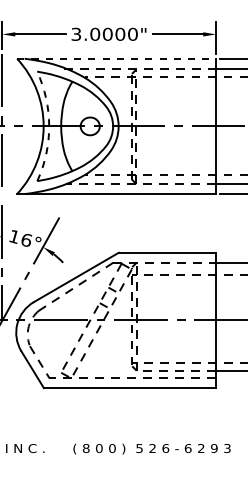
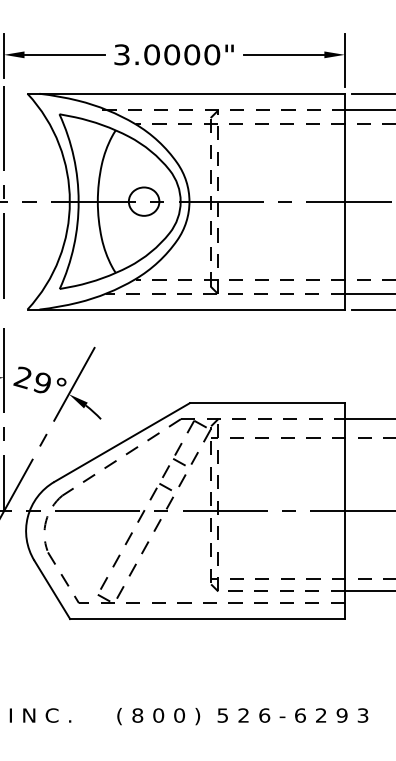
line: (117, 58) -> (187, 93), dashed -> solid
arc: (49, 126) -> (79, 201), dashed -> solid
text: (20, 237) -> (32, 378), 16° -> 29°

